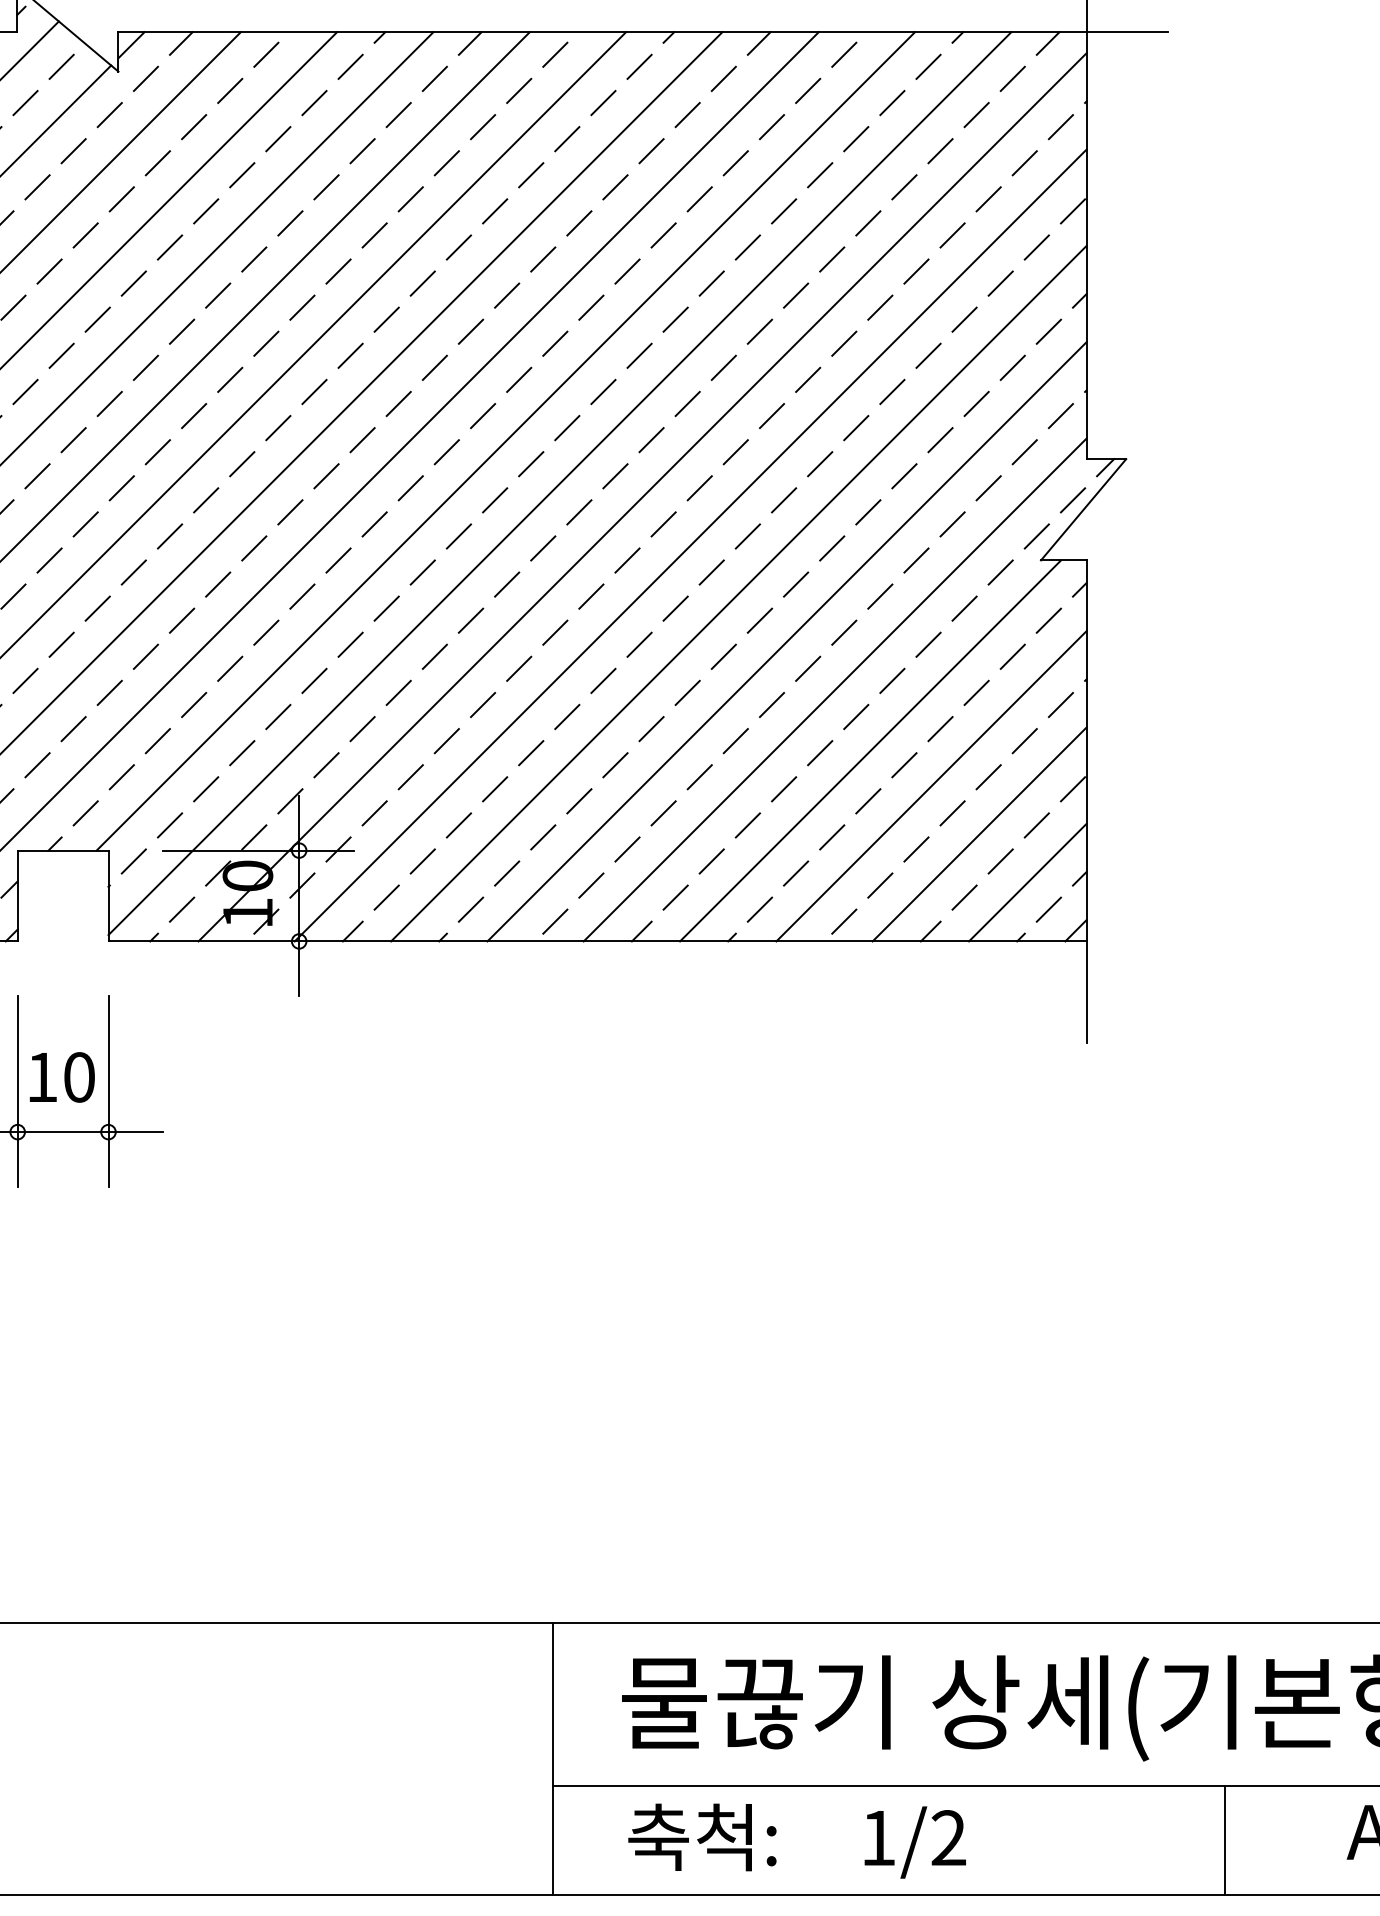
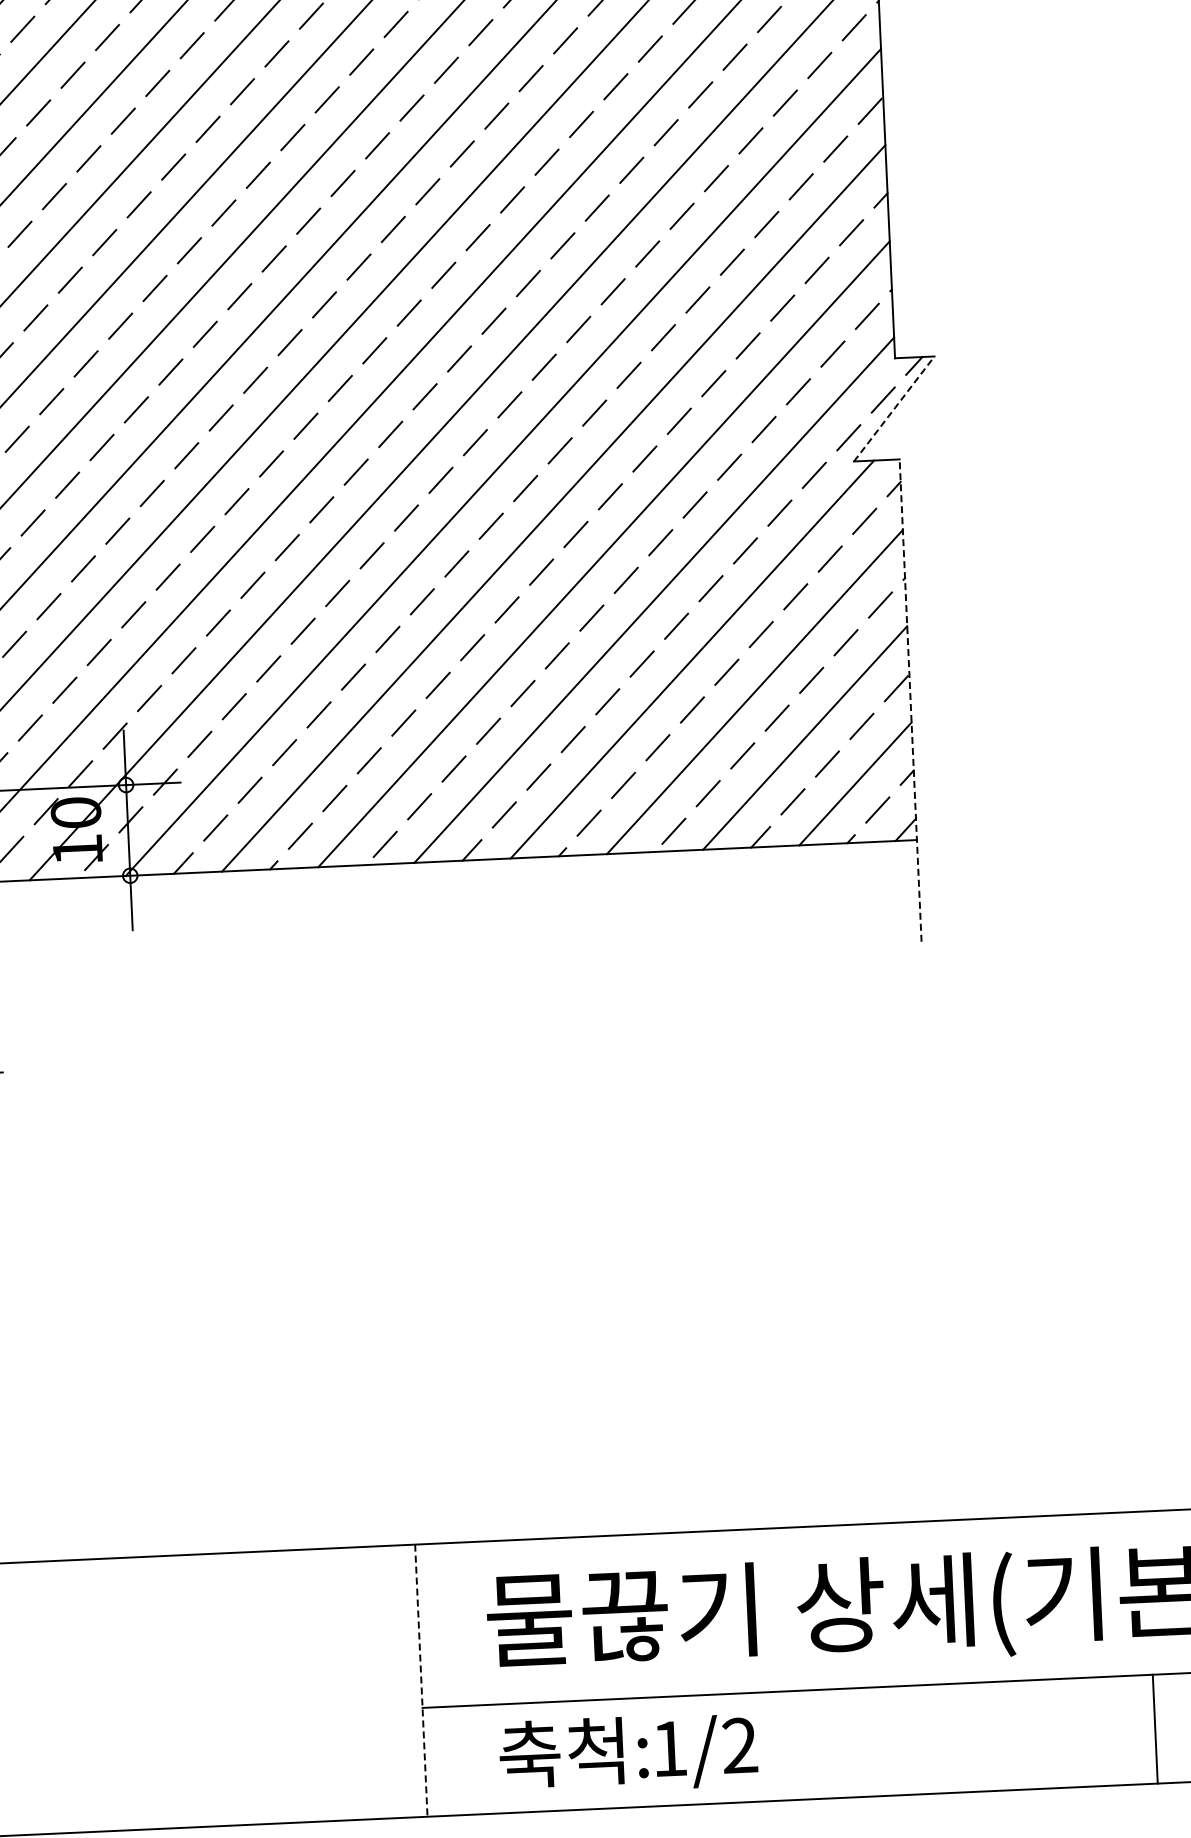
line: (1083, 509) -> (894, 408), solid -> dashed
line: (1086, 801) -> (910, 700), solid -> dashed
line: (553, 1759) -> (421, 1681), solid -> dashed
line: (1225, 1839) -> (1155, 1728), moved
text: (914, 1842) -> (705, 1751), moved

